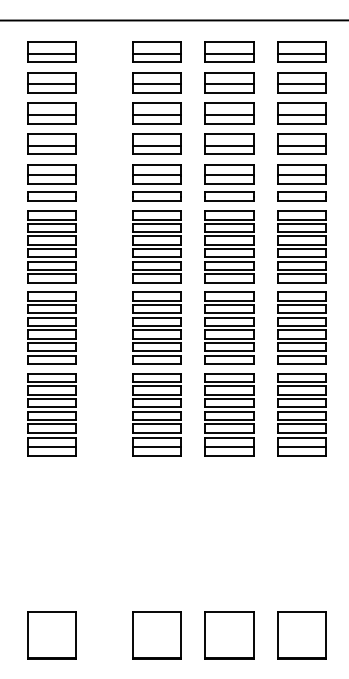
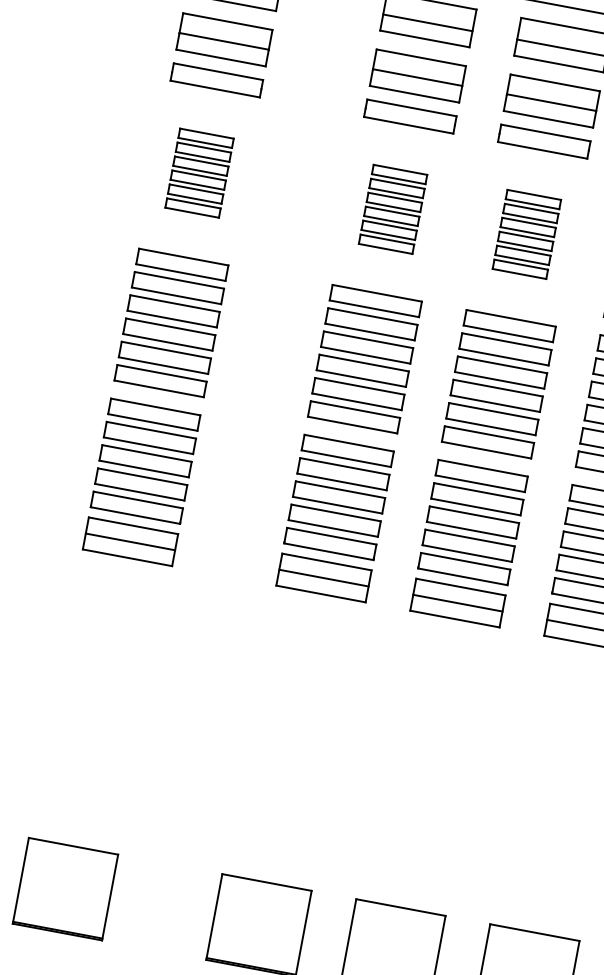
part: (51, 246) -> (198, 172), size x0.6
part: (156, 246) -> (392, 208), size x0.6
part: (229, 246) -> (527, 233), size x0.6

